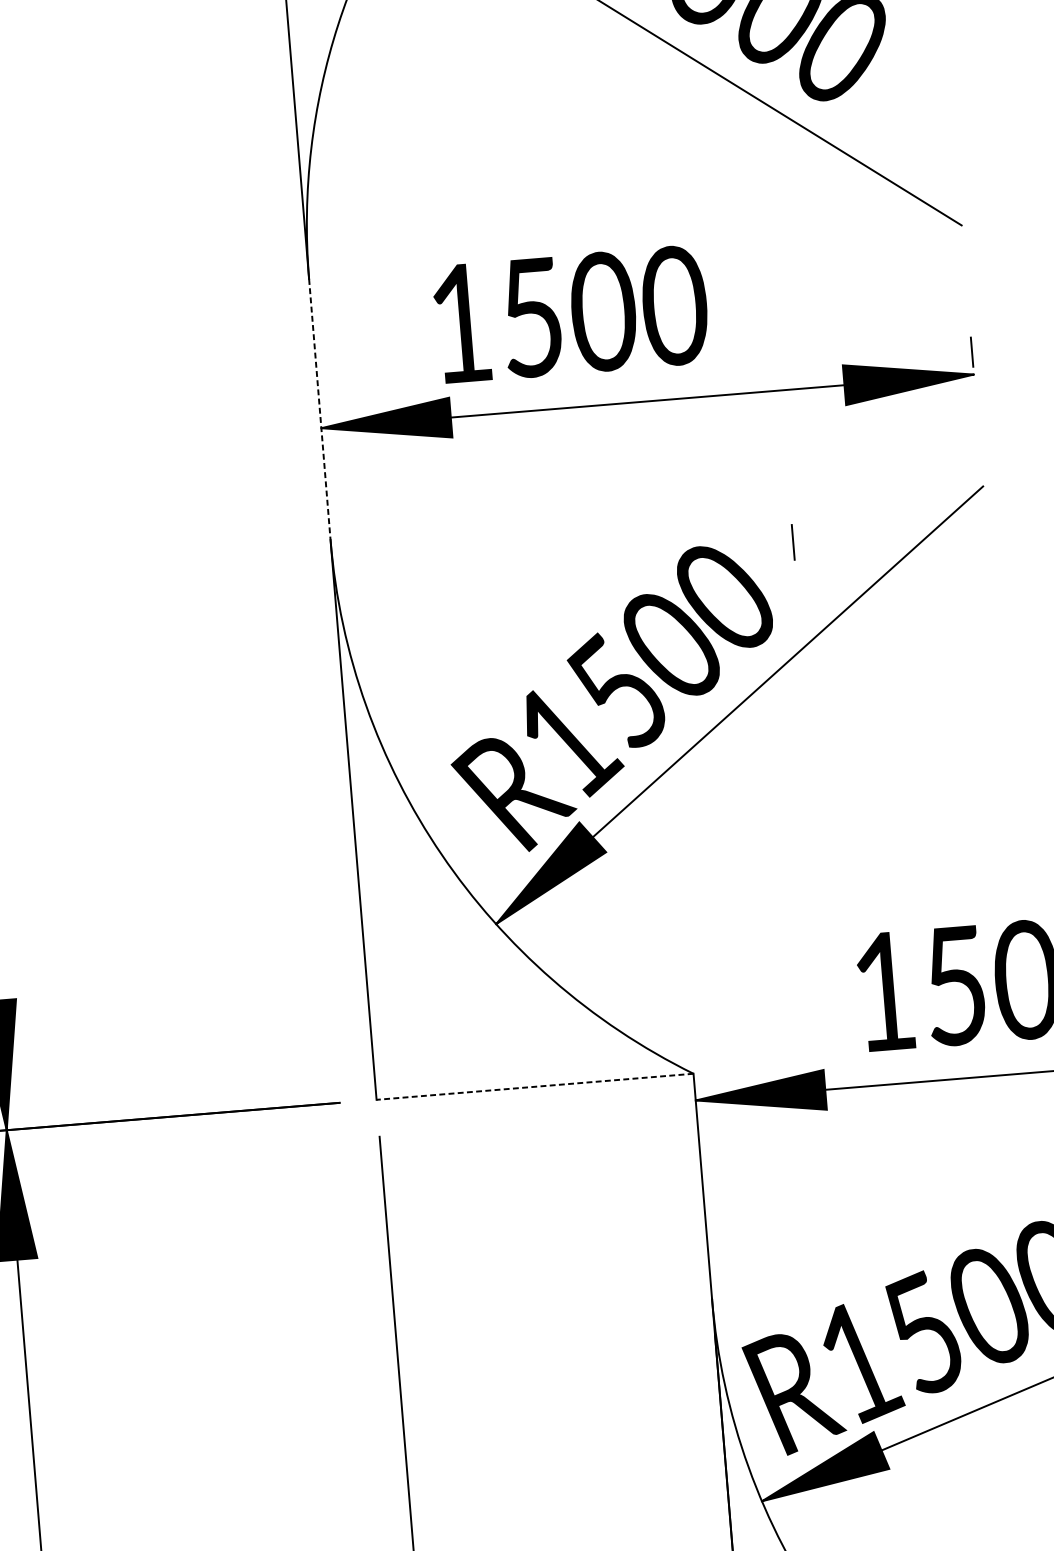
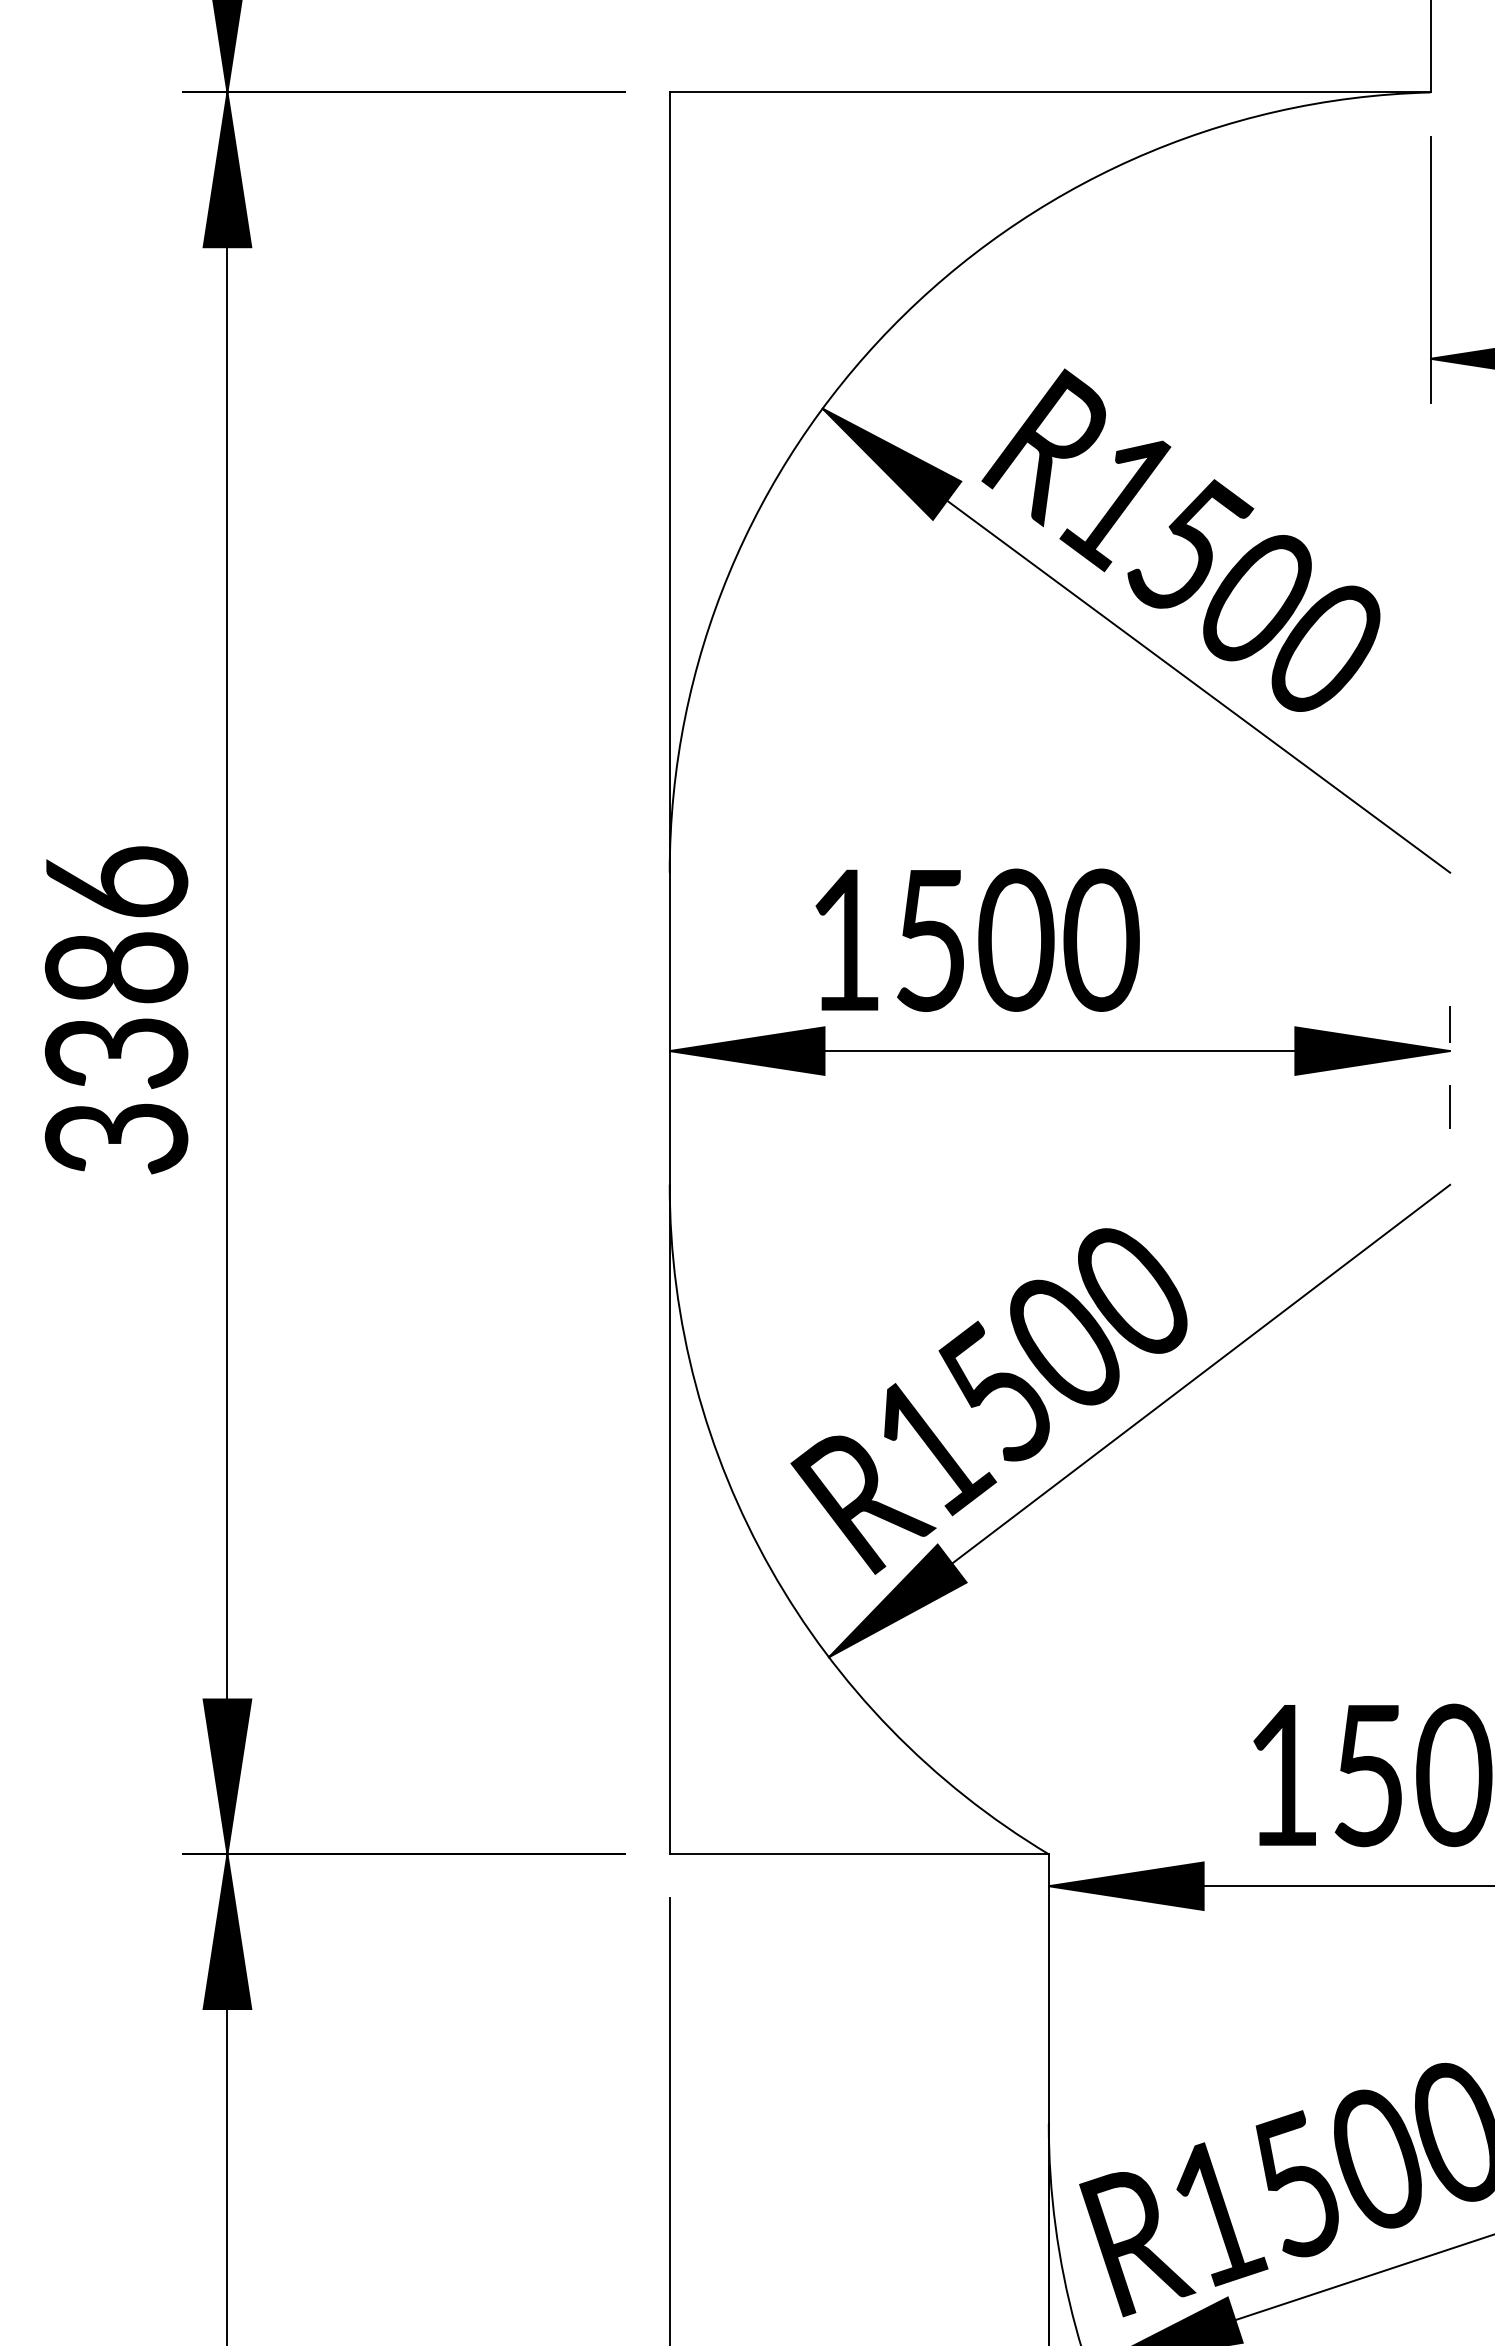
line: (319, 410) -> (669, 1029), dashed -> solid
line: (792, 542) -> (1449, 1106), moved
line: (535, 1086) -> (859, 1854), dashed -> solid

